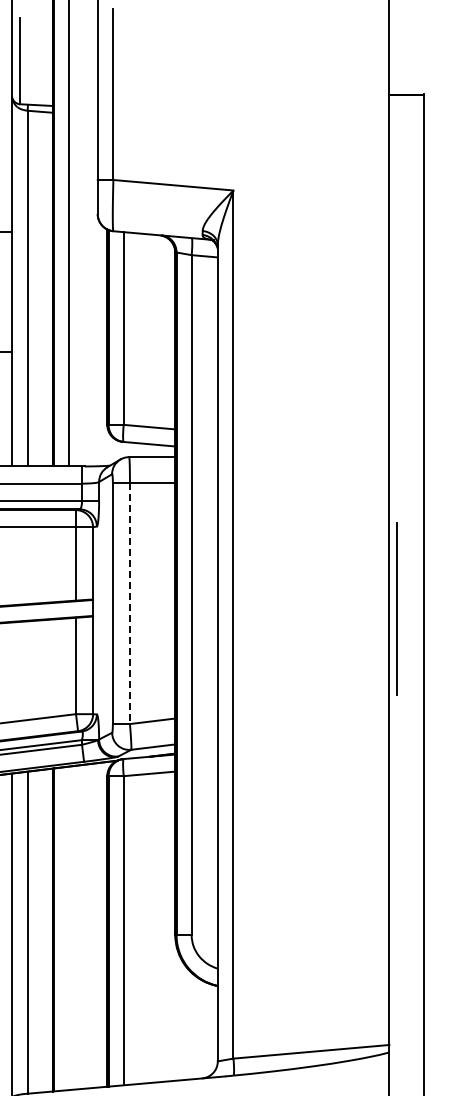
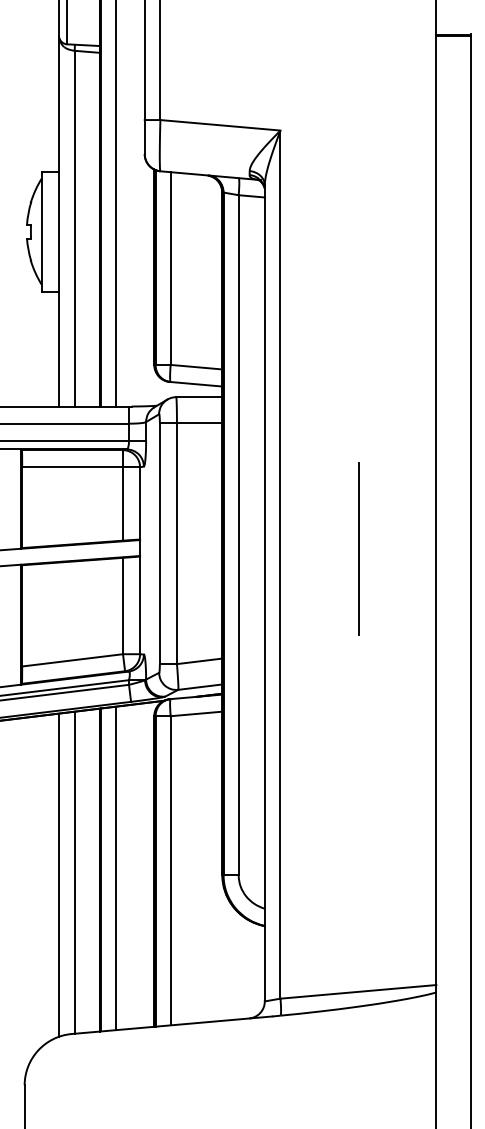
line: (129, 603) -> (176, 543), dashed -> solid
line: (396, 608) -> (358, 548), moved
line: (69, 928) -> (116, 868), added

